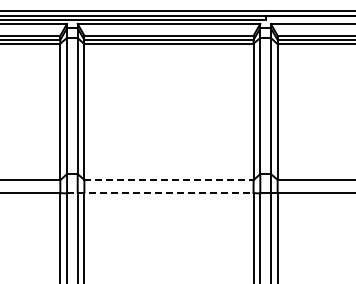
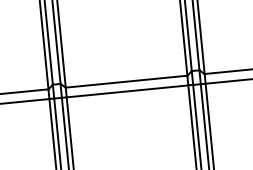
line: (169, 179) -> (126, 81), dashed -> solid
line: (160, 193) -> (121, 92), dashed -> solid

